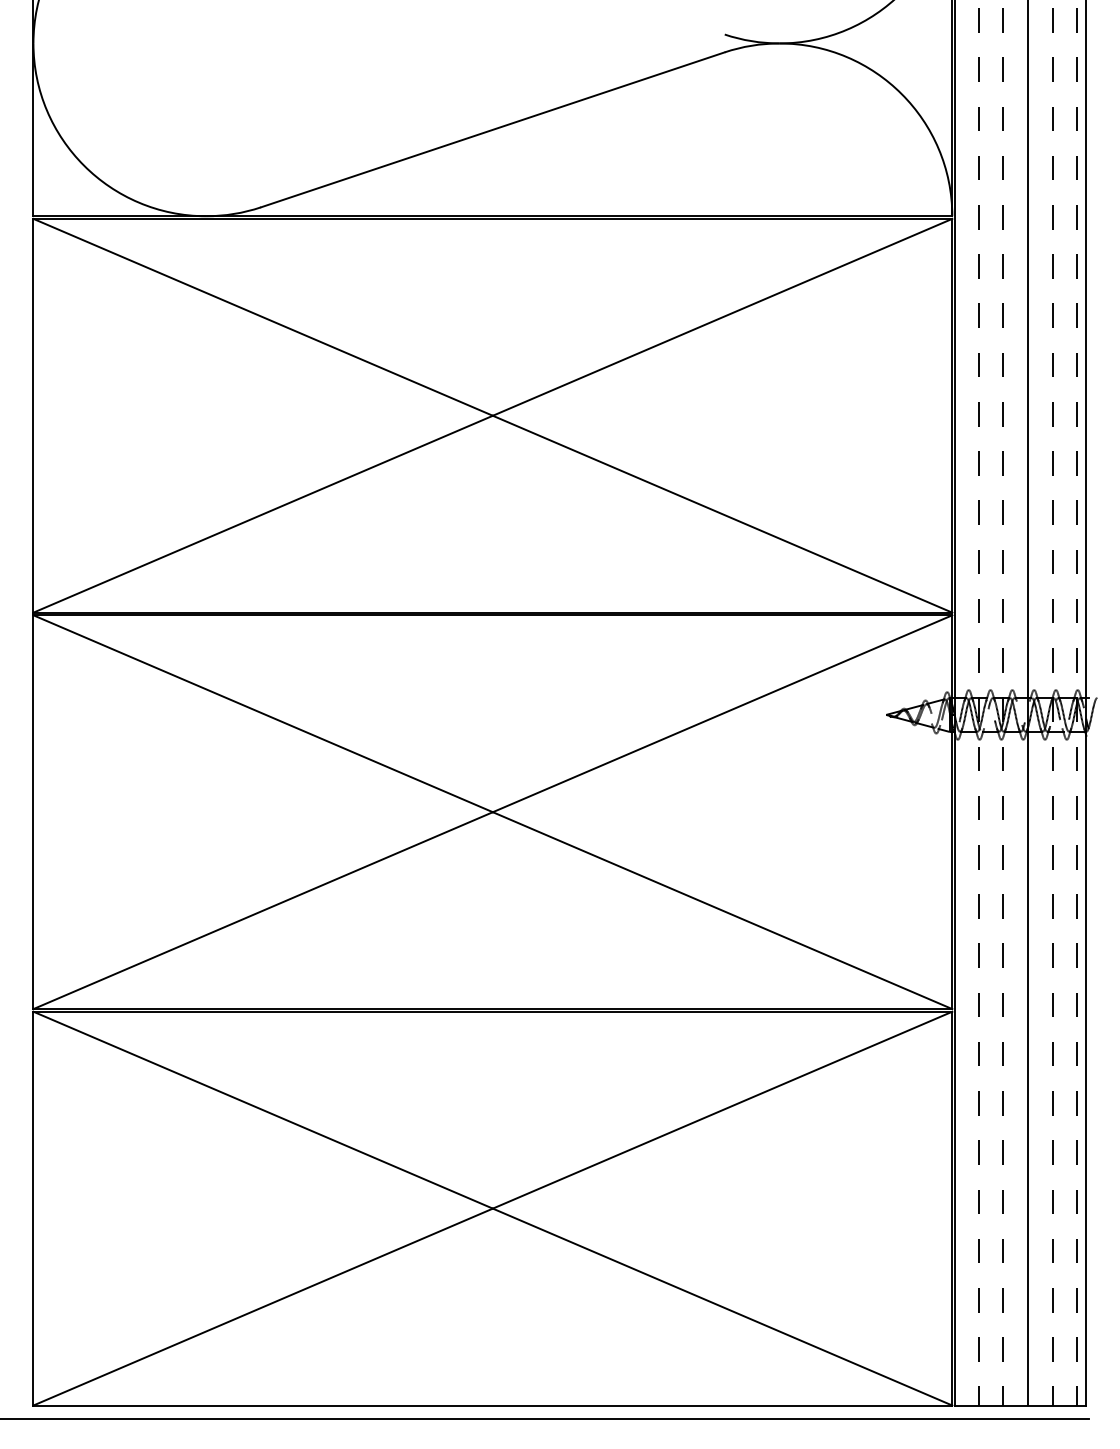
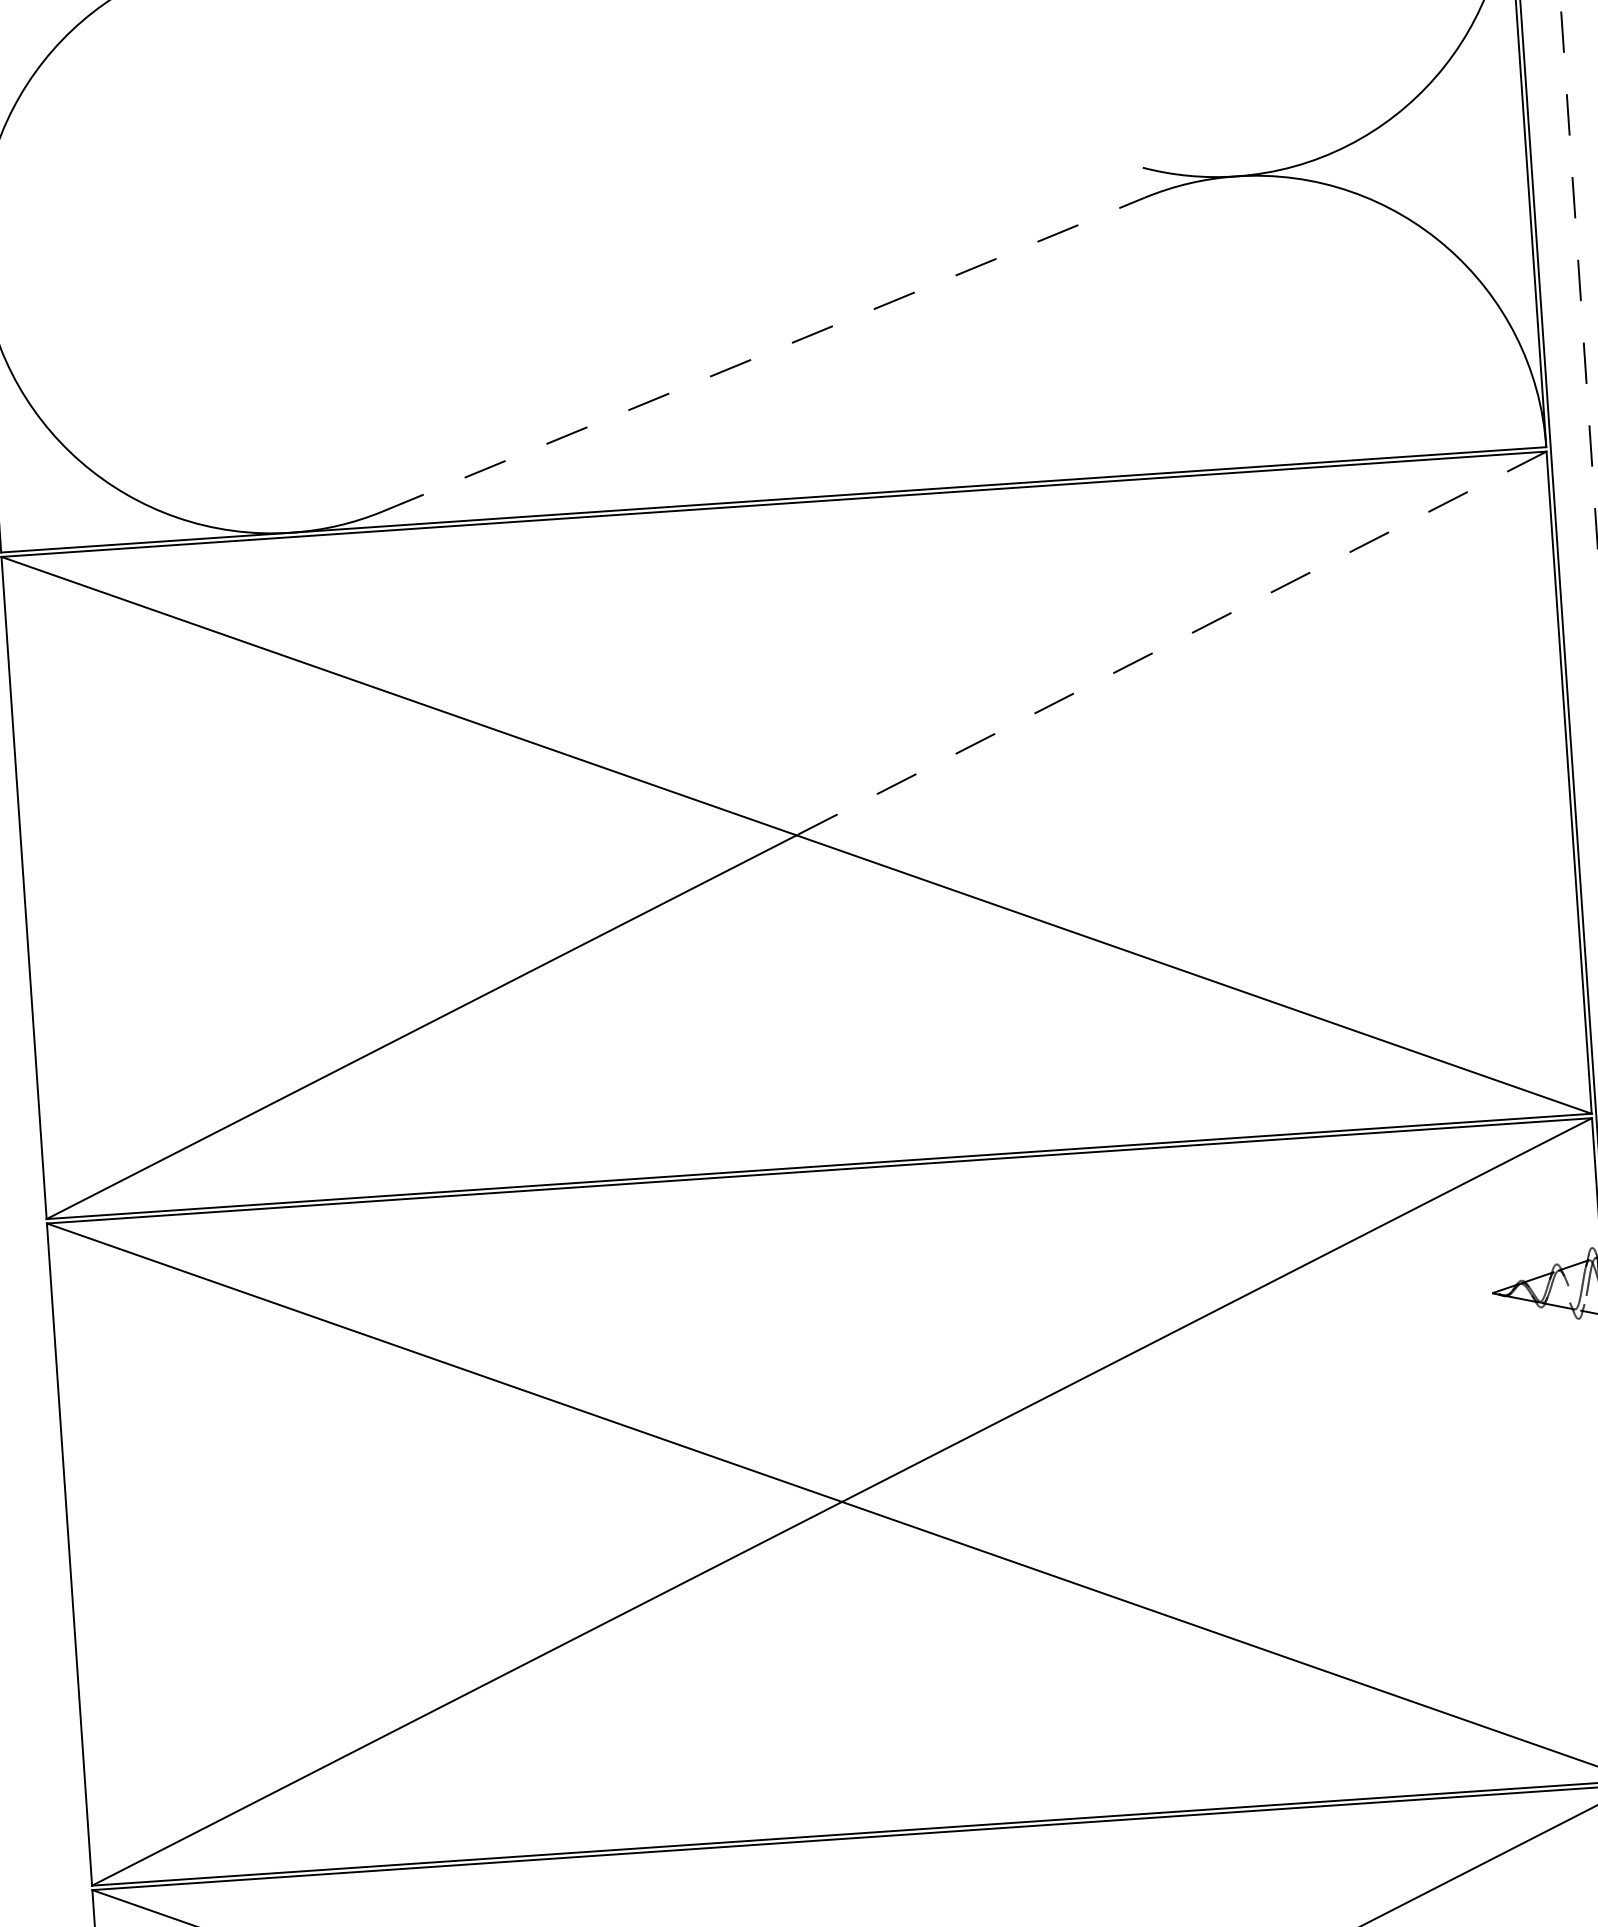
line: (493, 129) -> (764, 353), solid -> dashed
line: (722, 317) -> (1171, 643), solid -> dashed

